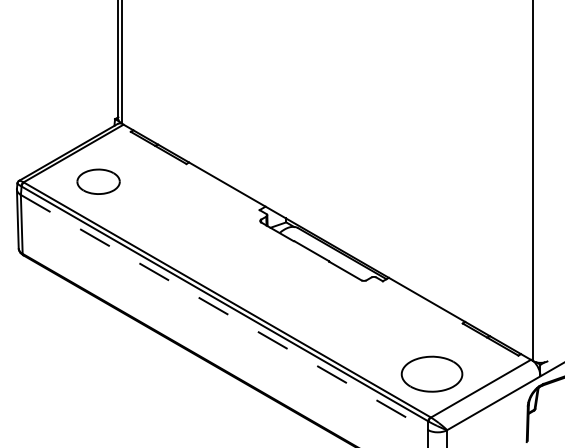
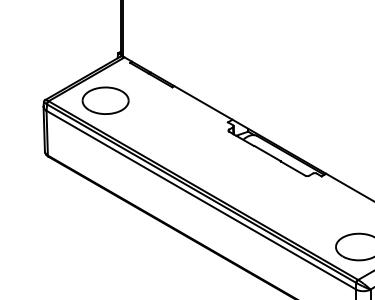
part: (98, 181) -> (105, 100), size x1.43
line: (225, 312) -> (202, 200), dashed -> solid

